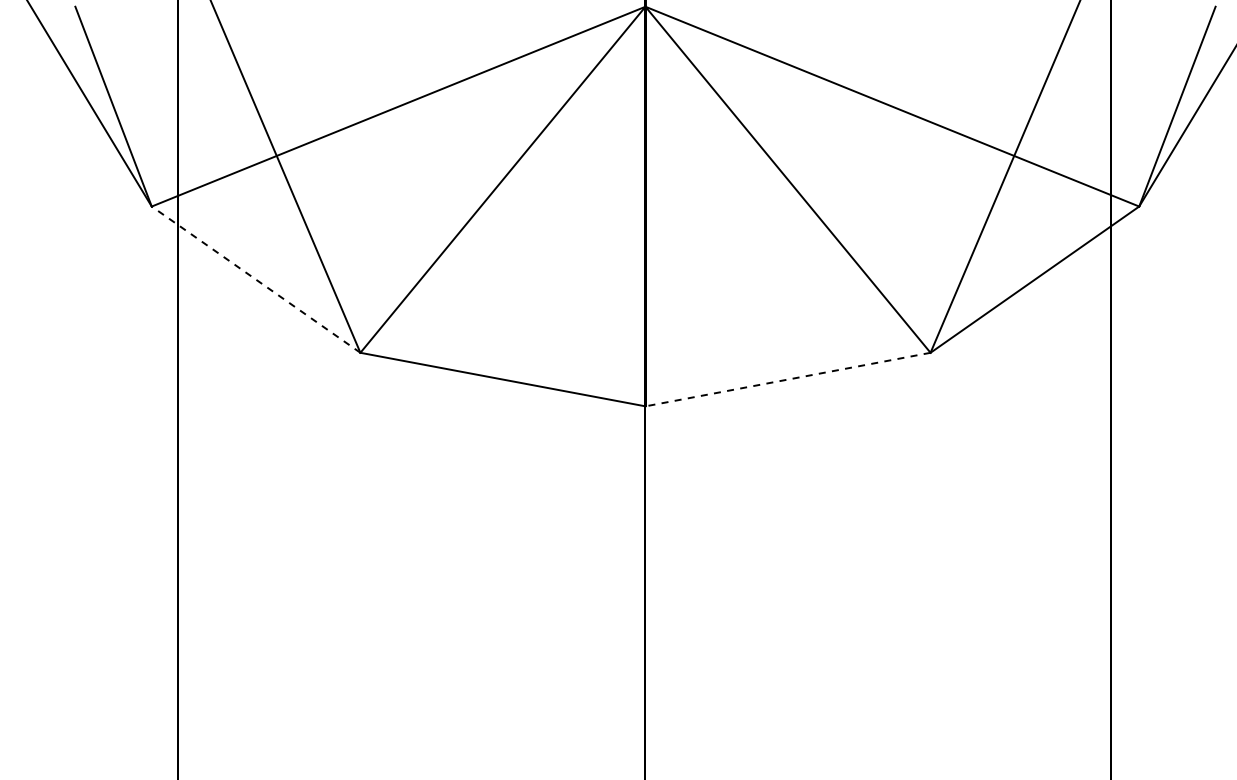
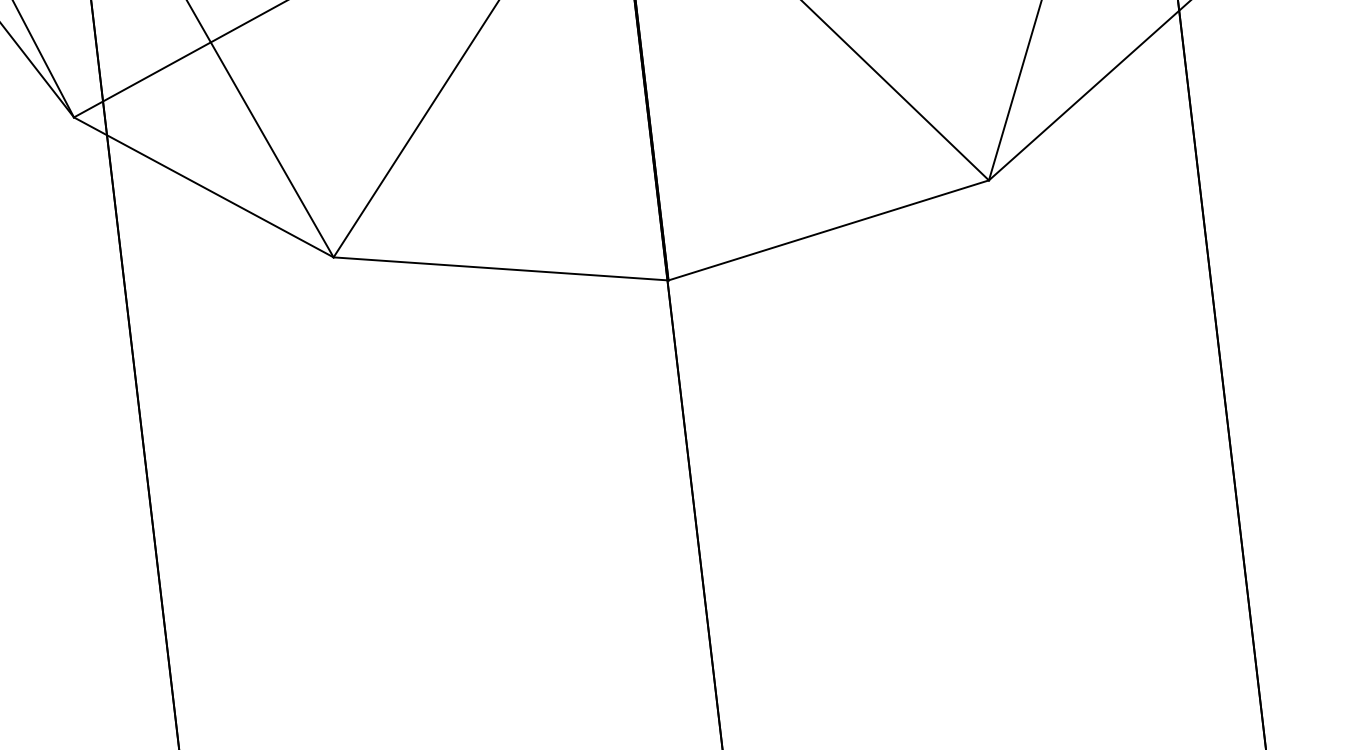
line: (255, 279) -> (203, 187), dashed -> solid
line: (787, 379) -> (828, 230), dashed -> solid

